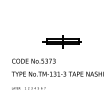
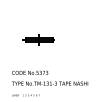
part: (61, 41) -> (38, 39), moved

